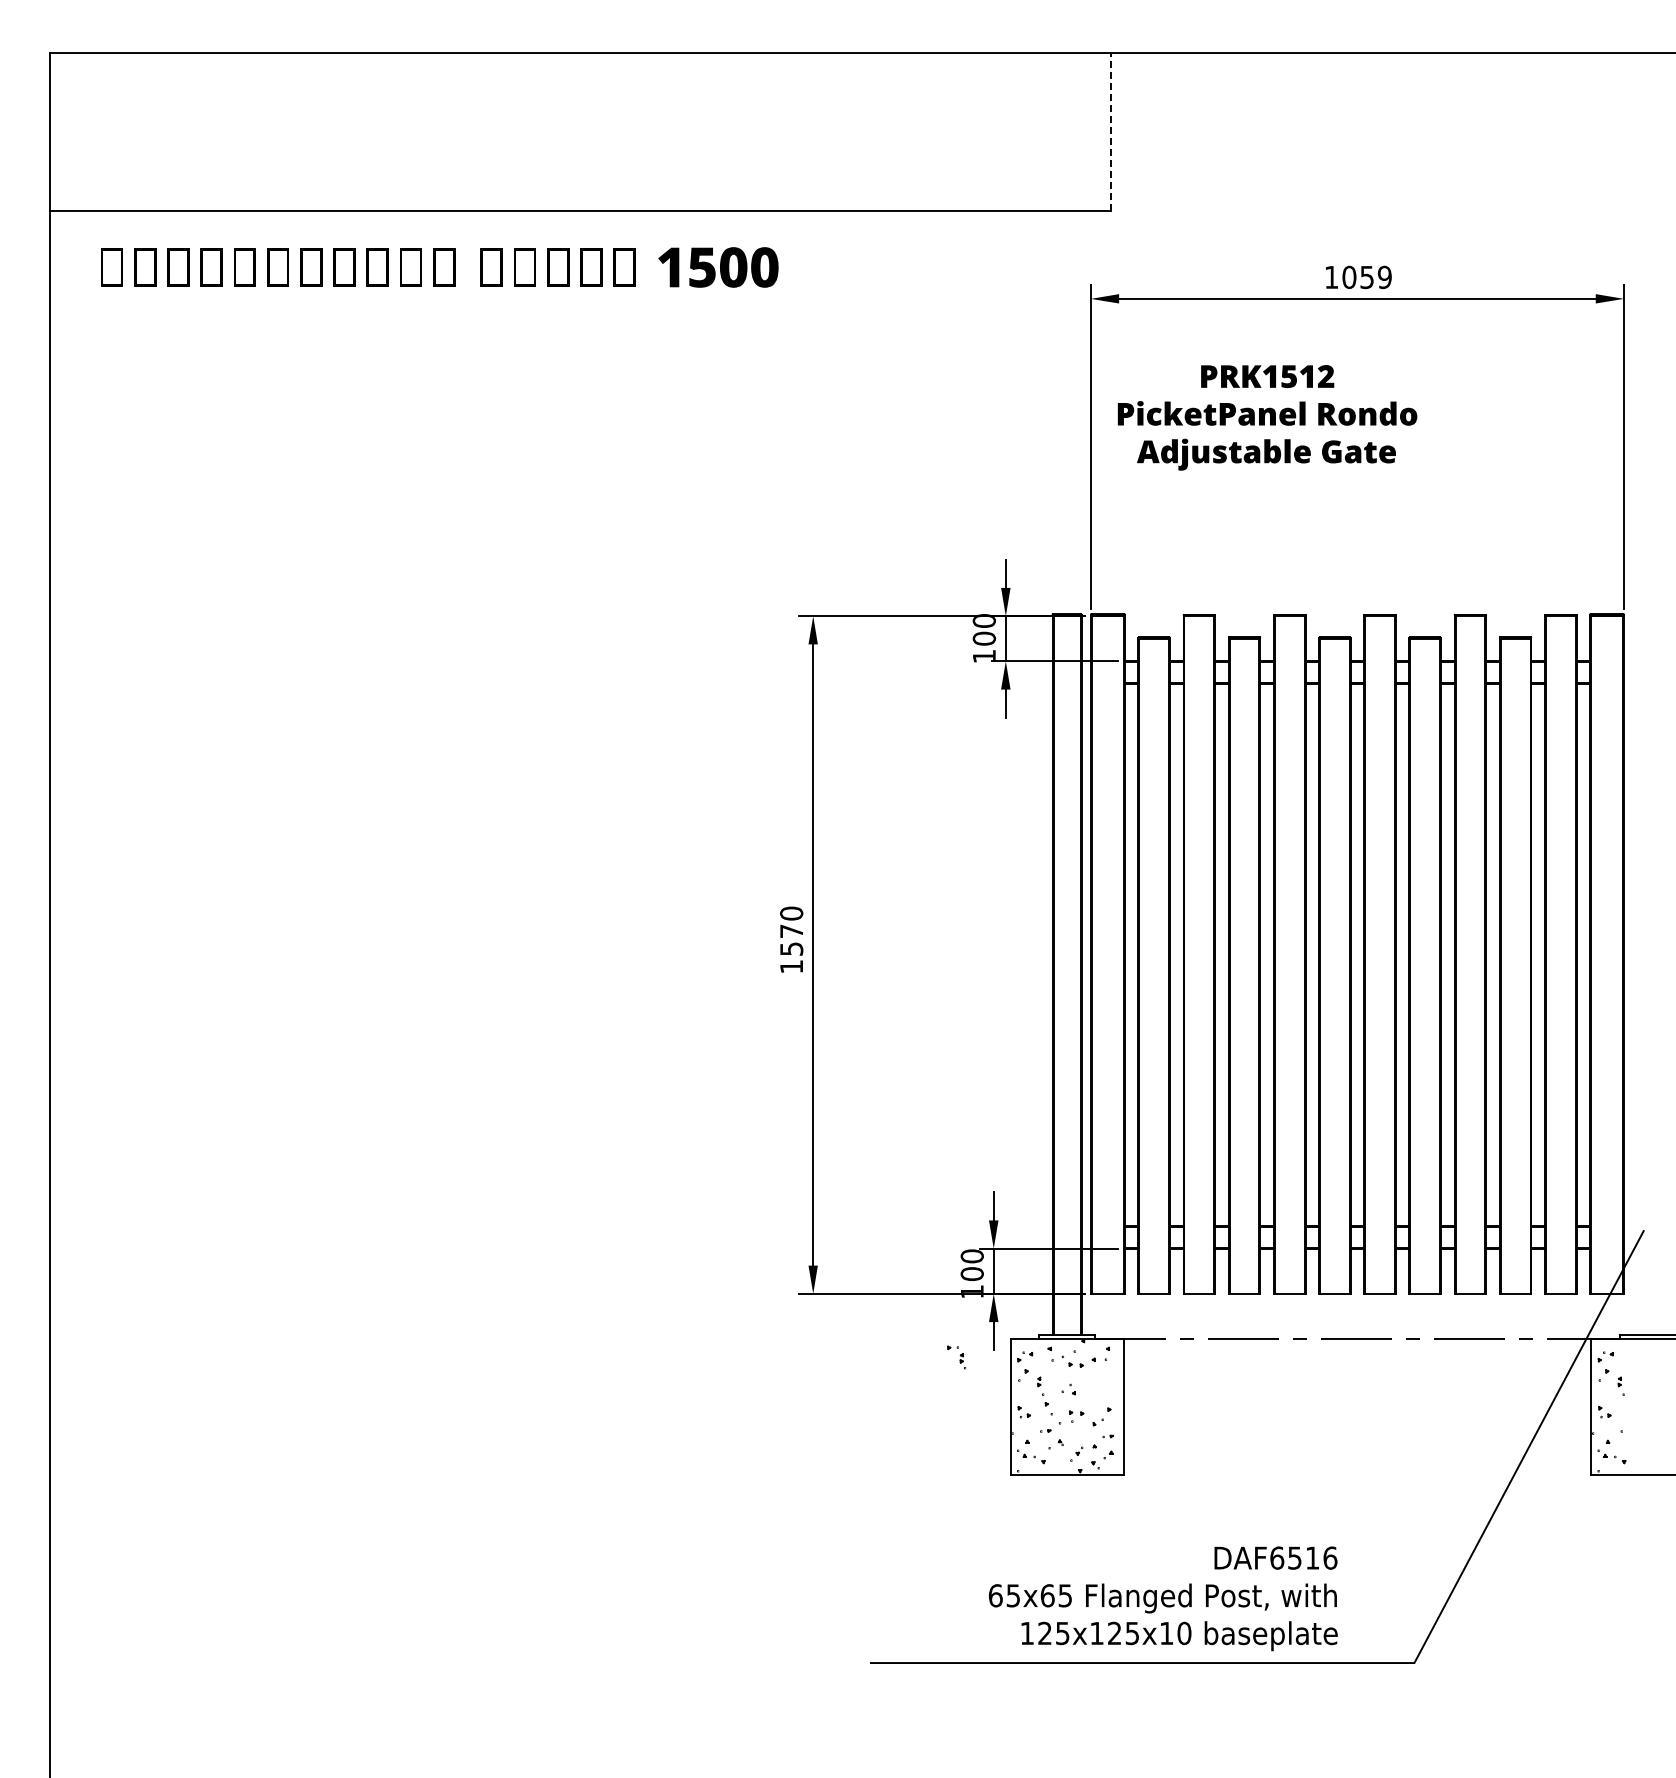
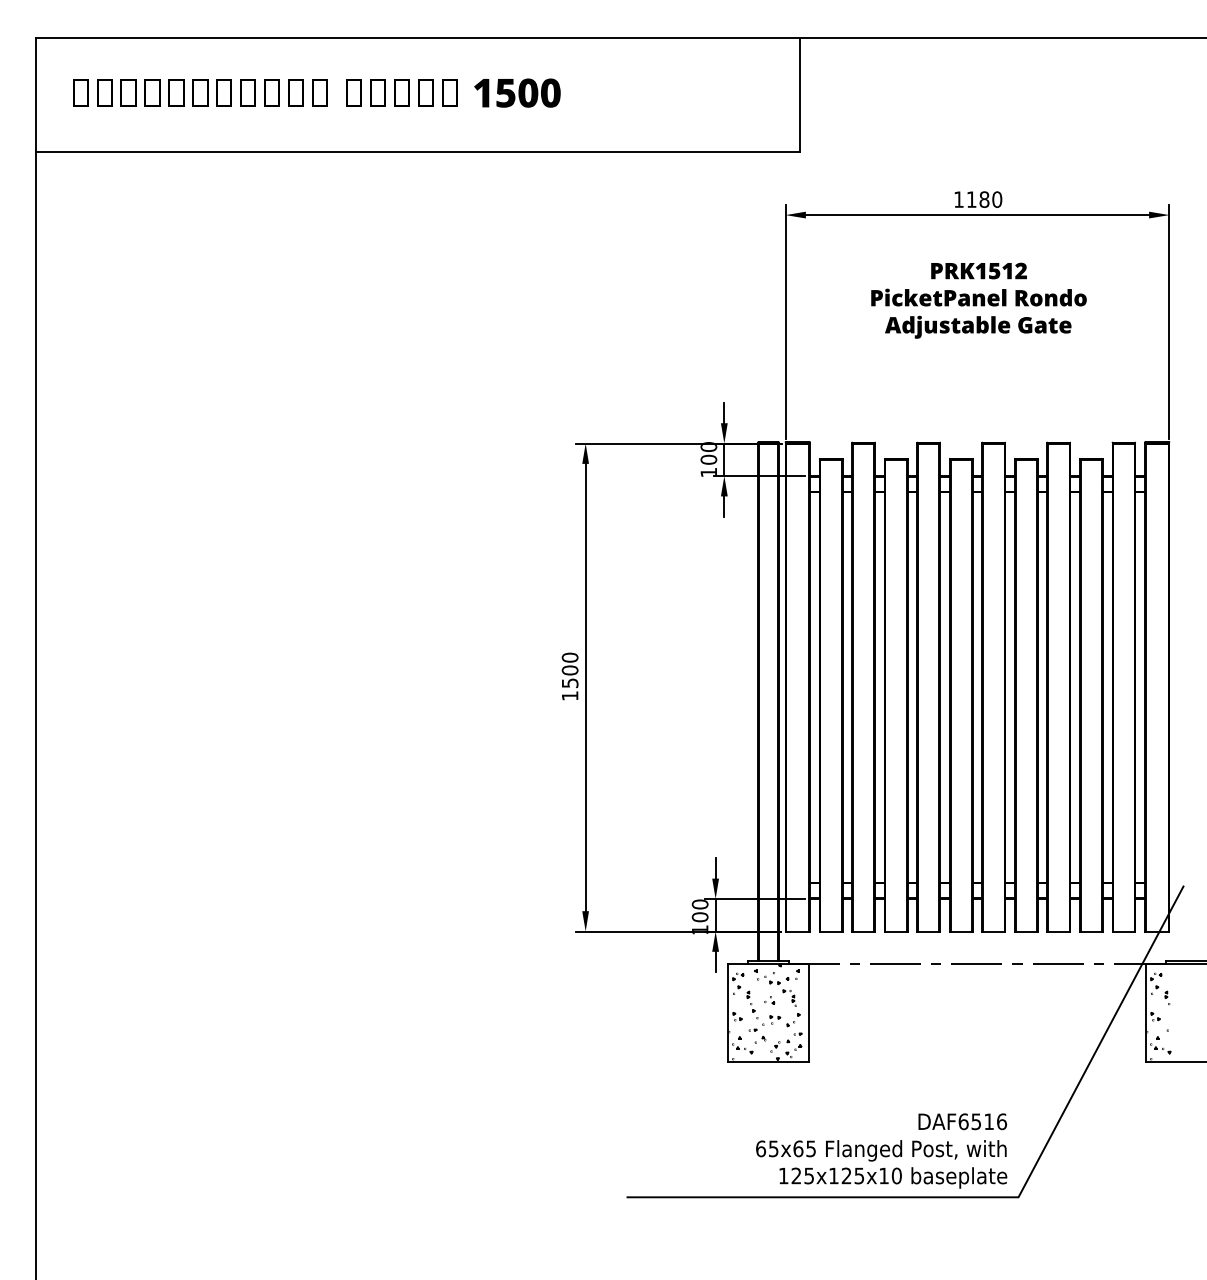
line: (1111, 132) -> (800, 95), dashed -> solid
text: (439, 267) -> (316, 93), moved
text: (1366, 277) -> (984, 199), 1059 -> 1180
text: (1267, 417) -> (978, 300), moved
text: (791, 931) -> (570, 670), 1570 -> 1500
part: (956, 1357) -> (789, 998), moved
text: (1163, 1598) -> (881, 1150), moved

